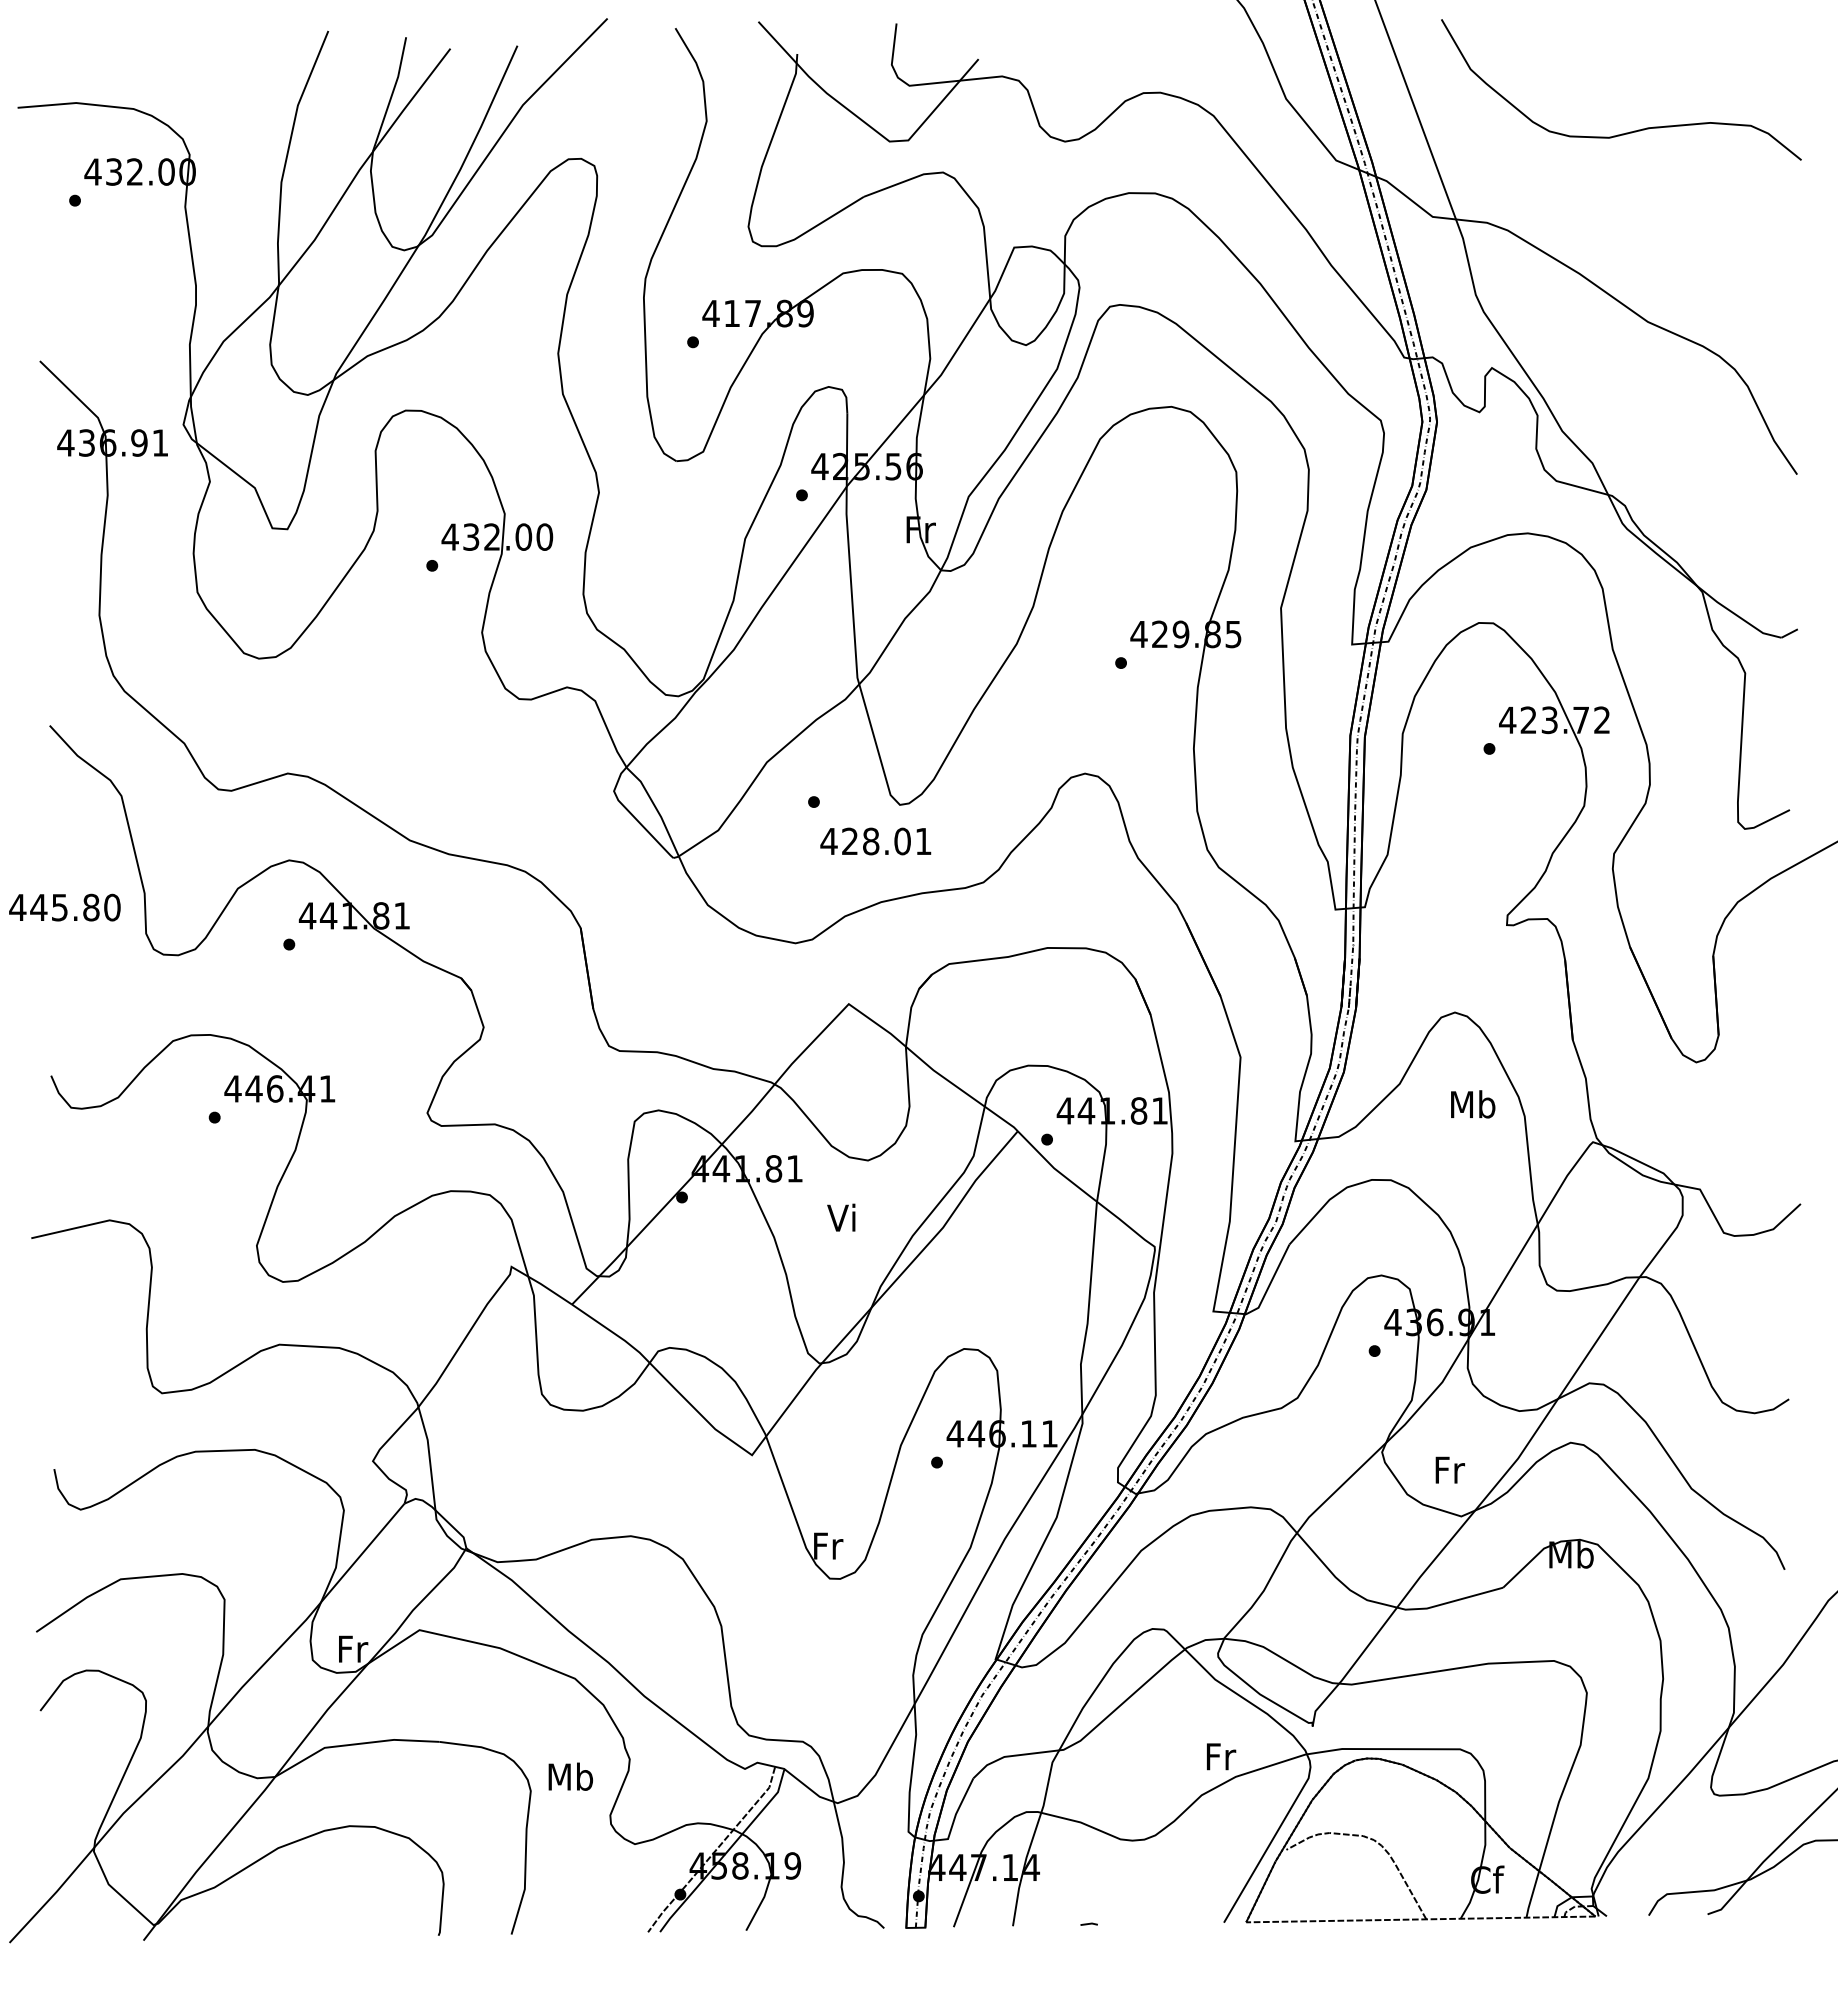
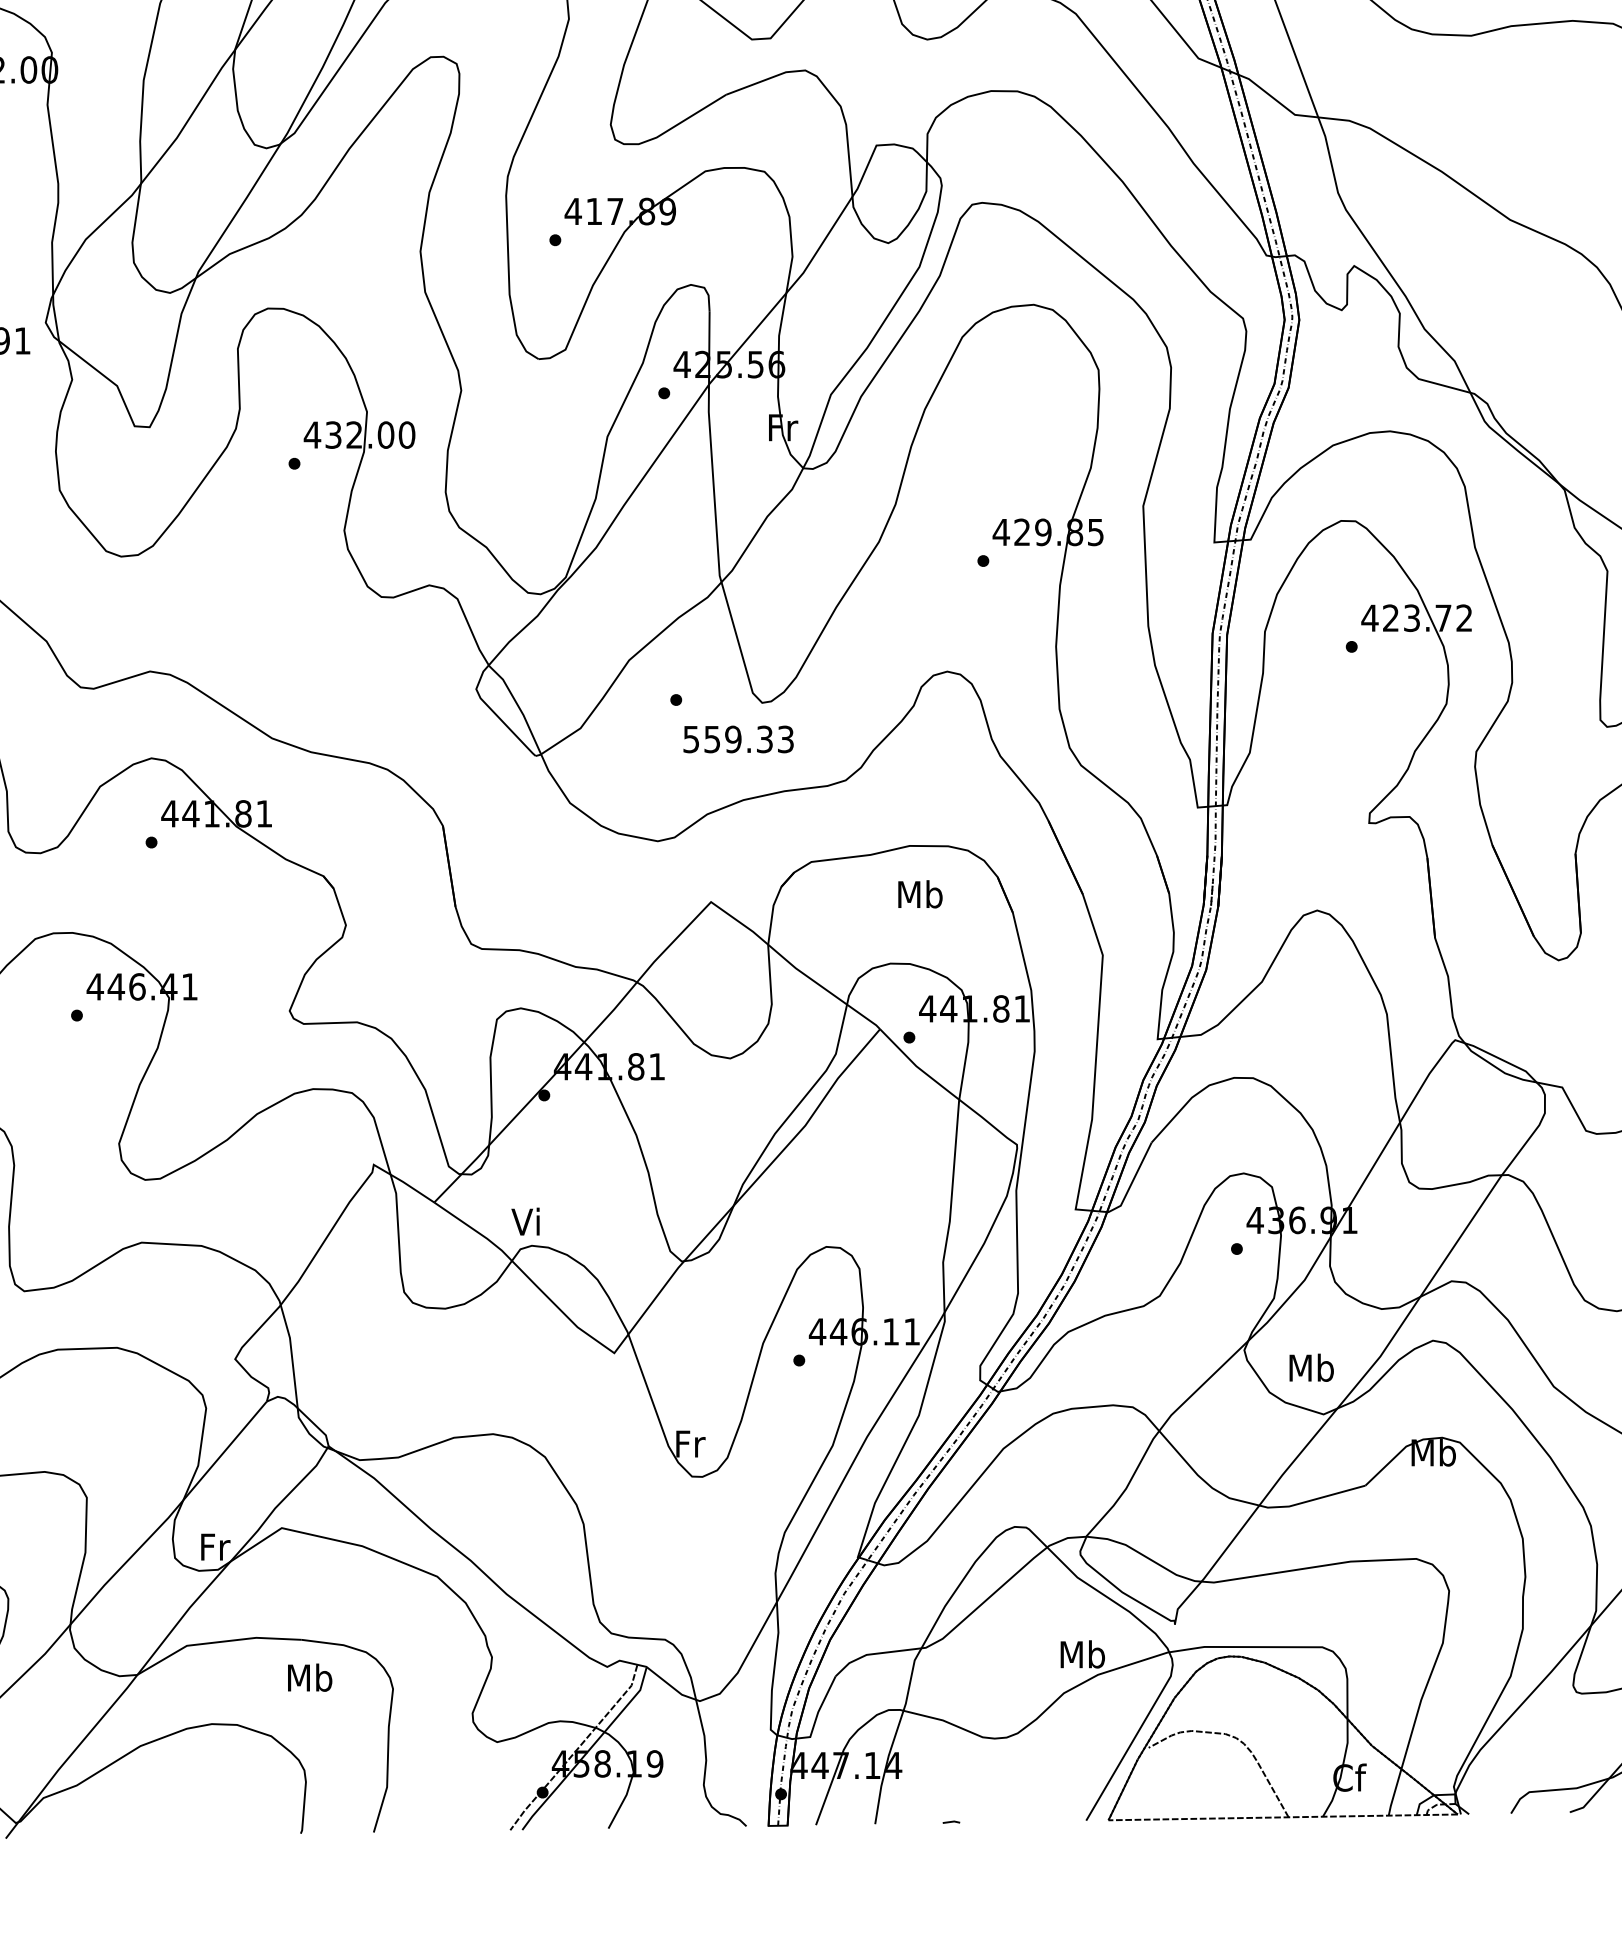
text: (875, 841) -> (737, 739), 428.01 -> 559.33
text: (1473, 1104) -> (920, 894), moved
text: (841, 1217) -> (525, 1221), moved
text: (1449, 1469) -> (1311, 1367), Fr -> Mb
text: (1220, 1756) -> (1082, 1654), Fr -> Mb
text: (570, 1776) -> (309, 1677), moved

